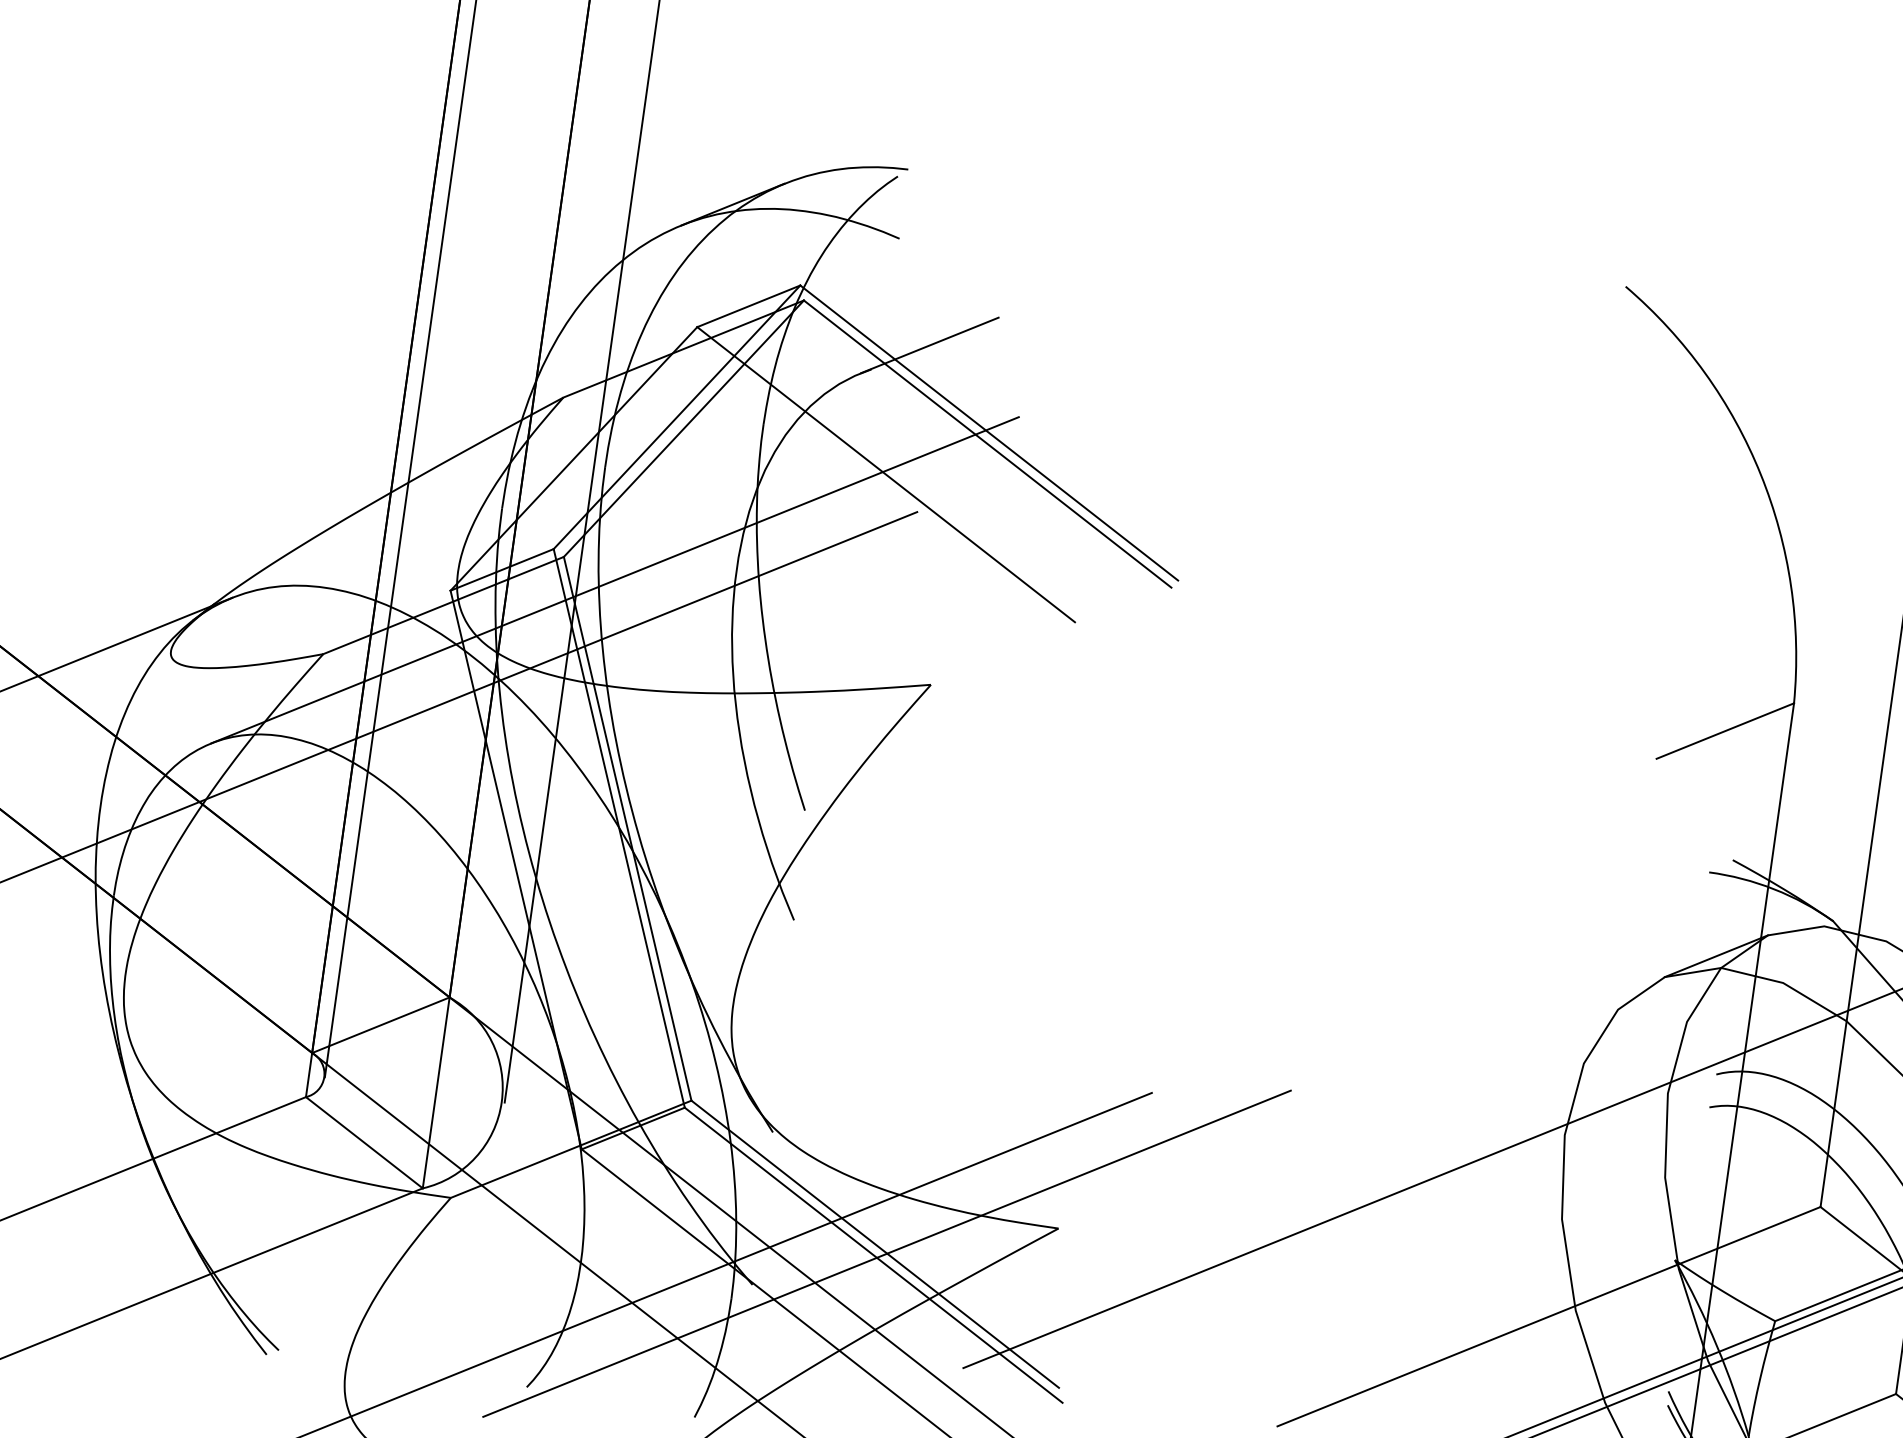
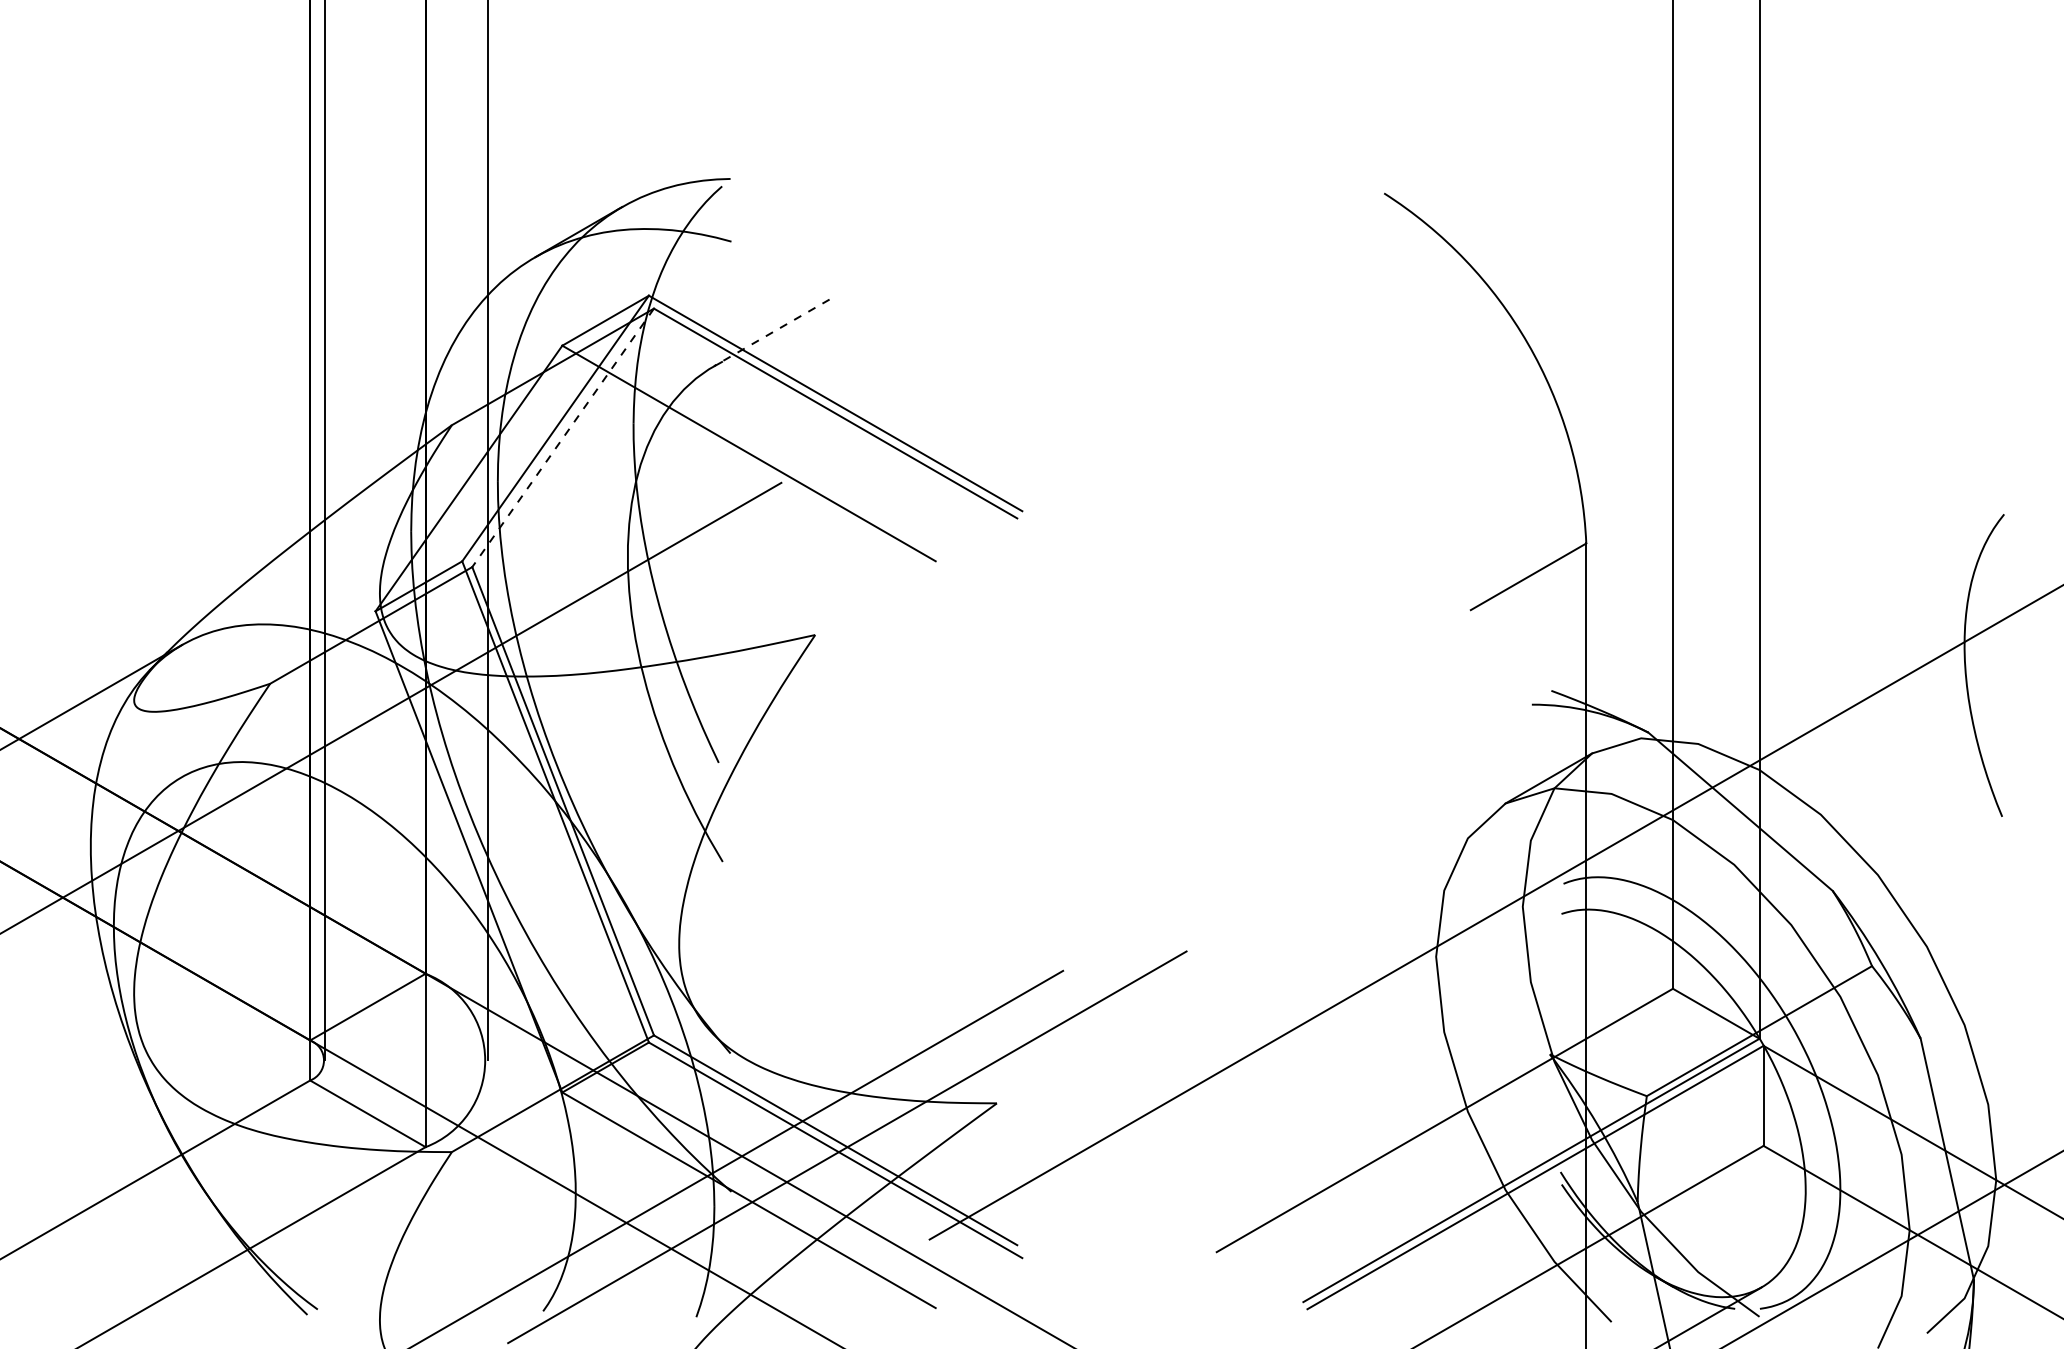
line: (929, 344) -> (771, 332), solid -> dashed
line: (684, 428) -> (563, 437), solid -> dashed
line: (614, 580) -> (520, 581), removed

